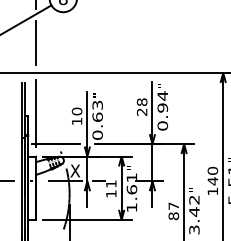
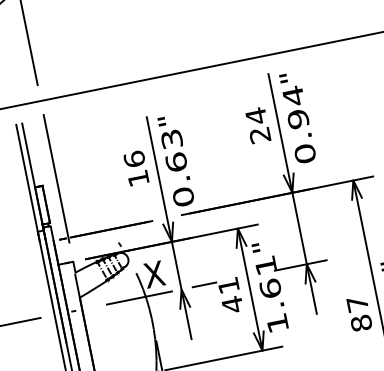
text: (141, 102) -> (255, 116), 28 -> 24
text: (76, 111) -> (133, 159), 10 -> 16
text: (111, 193) -> (232, 303), 11 -> 41

